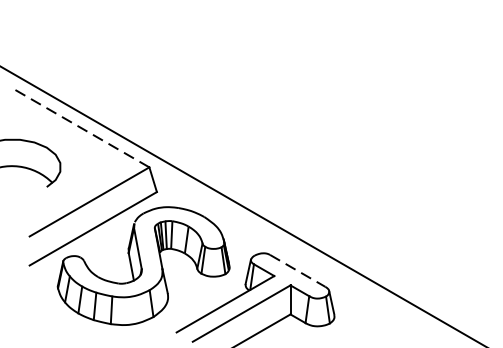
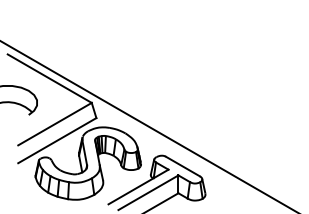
line: (80, 127) -> (49, 78), dashed -> solid
line: (297, 270) -> (182, 166), dashed -> solid

